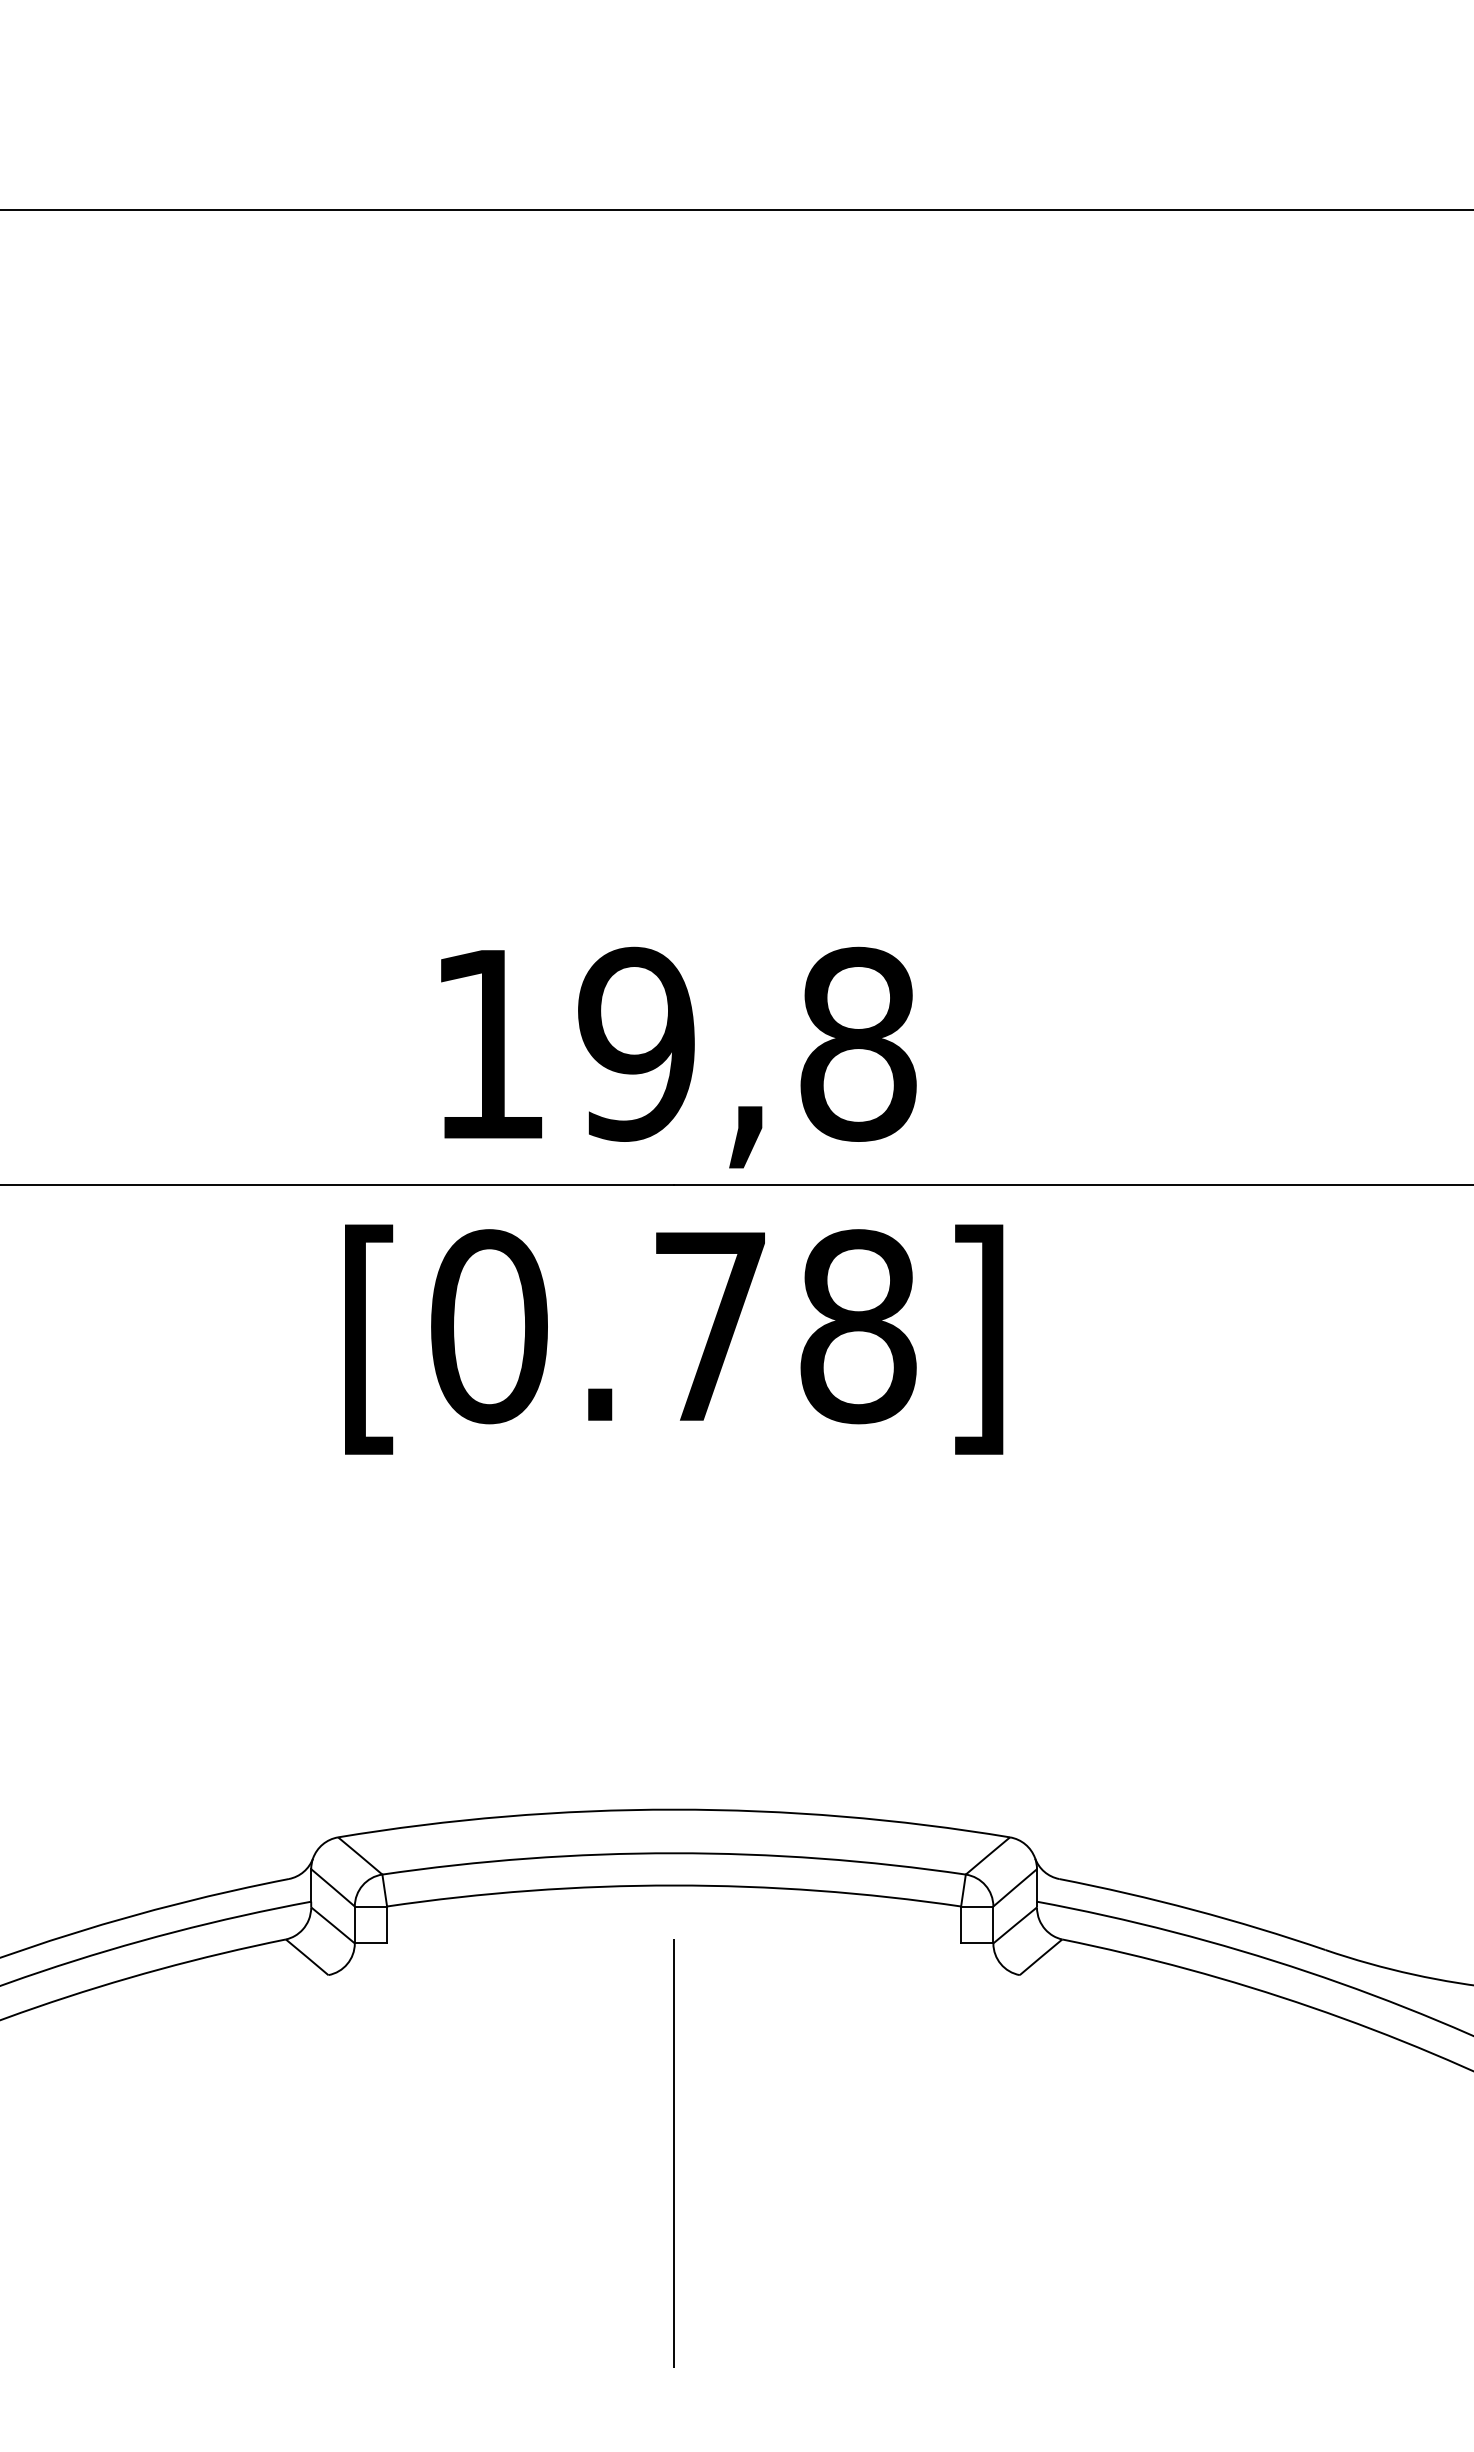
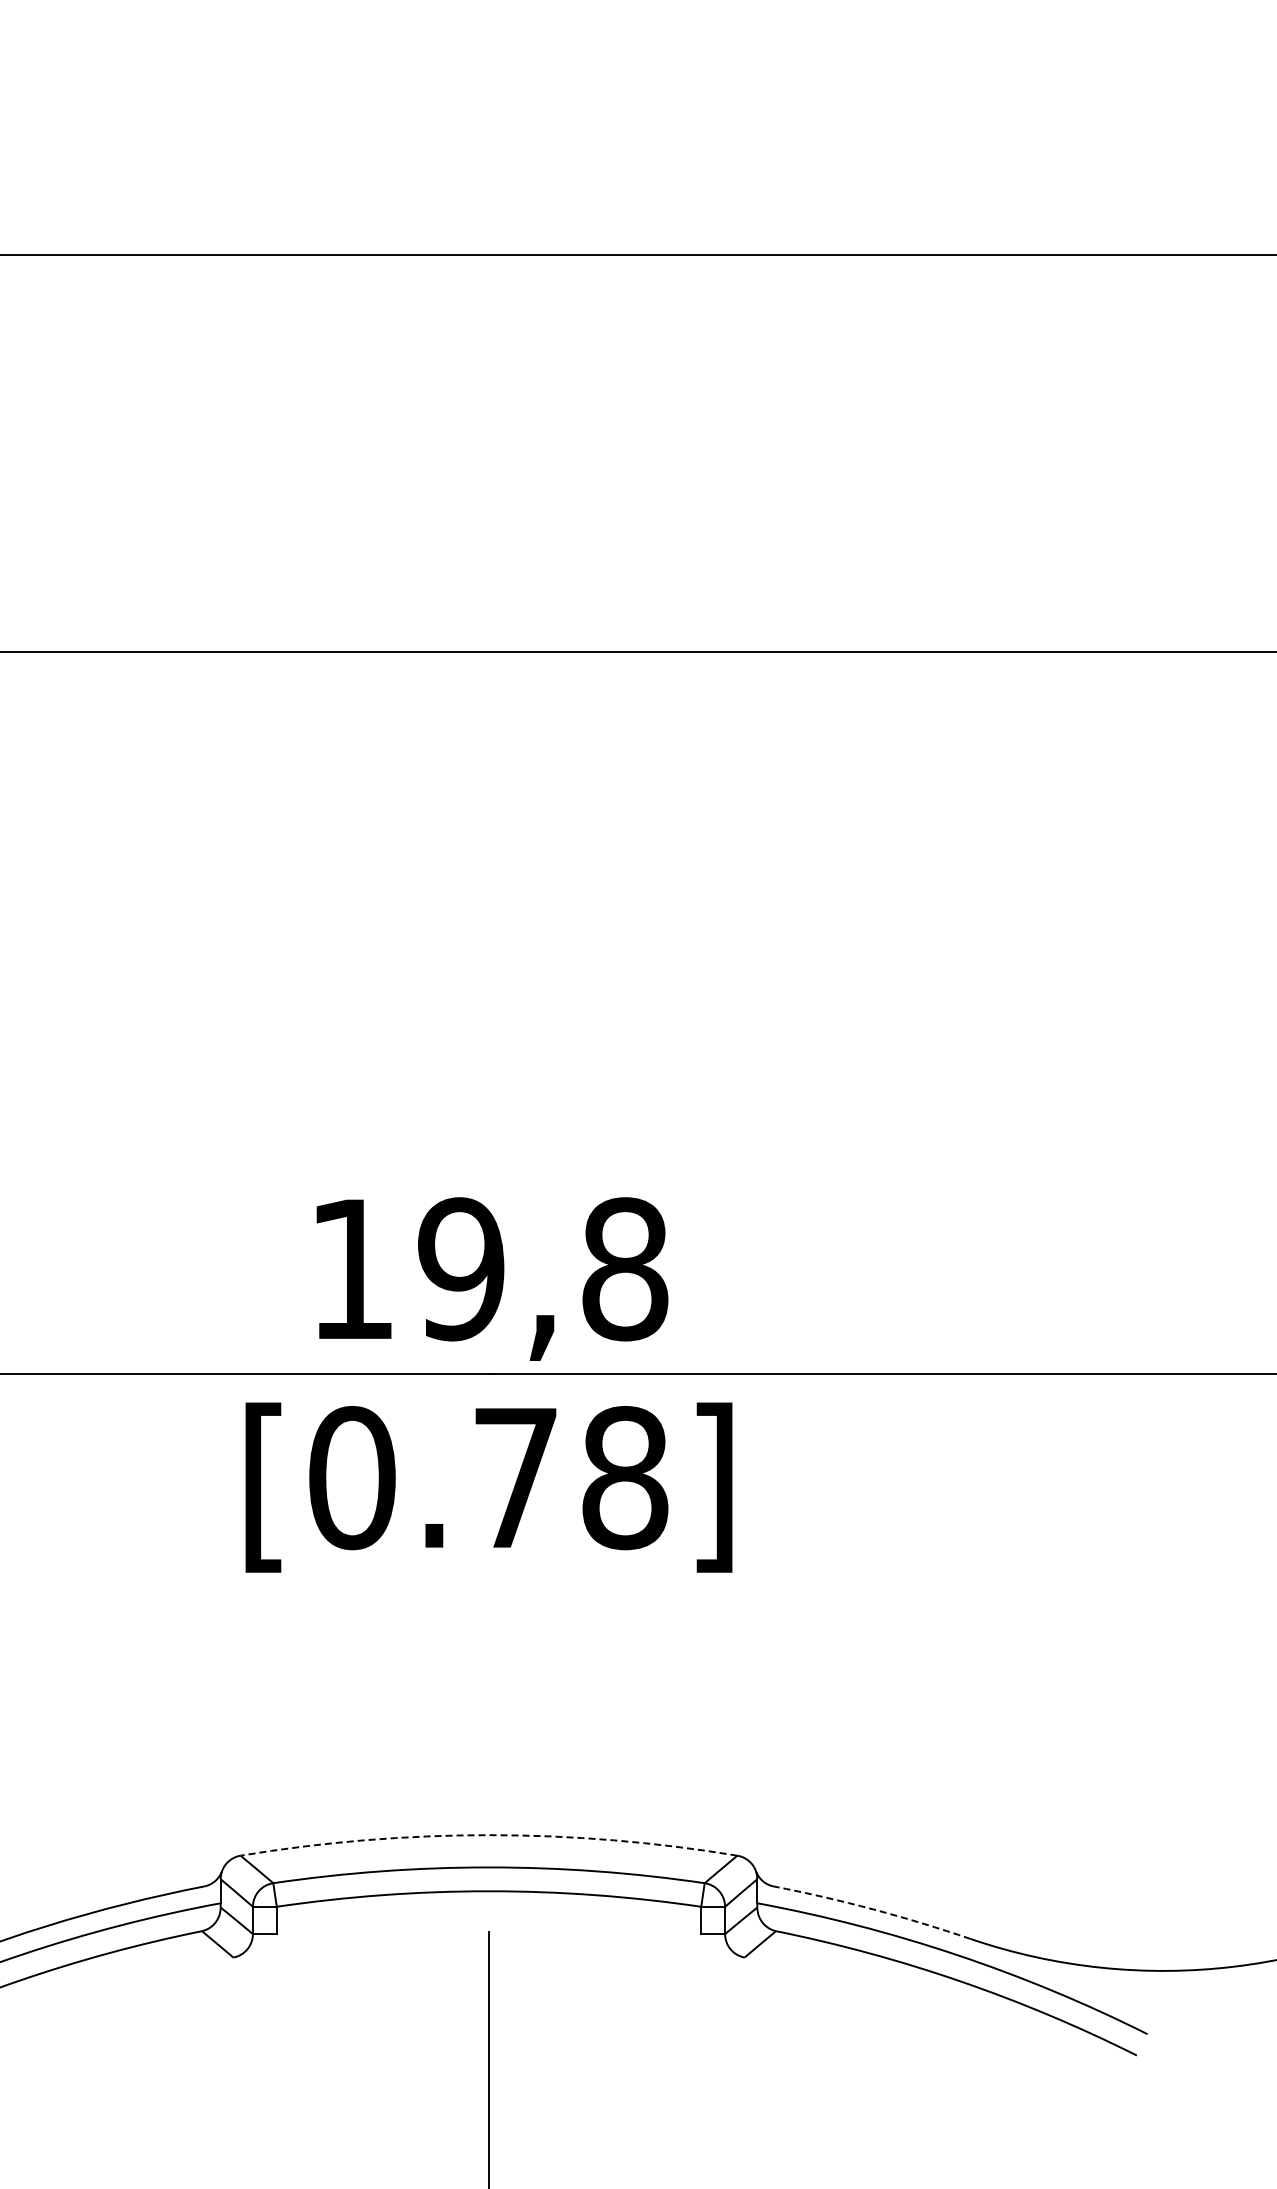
arc: (674, 1810) -> (489, 1835), solid -> dashed
arc: (1194, 1910) -> (873, 1909), solid -> dashed

